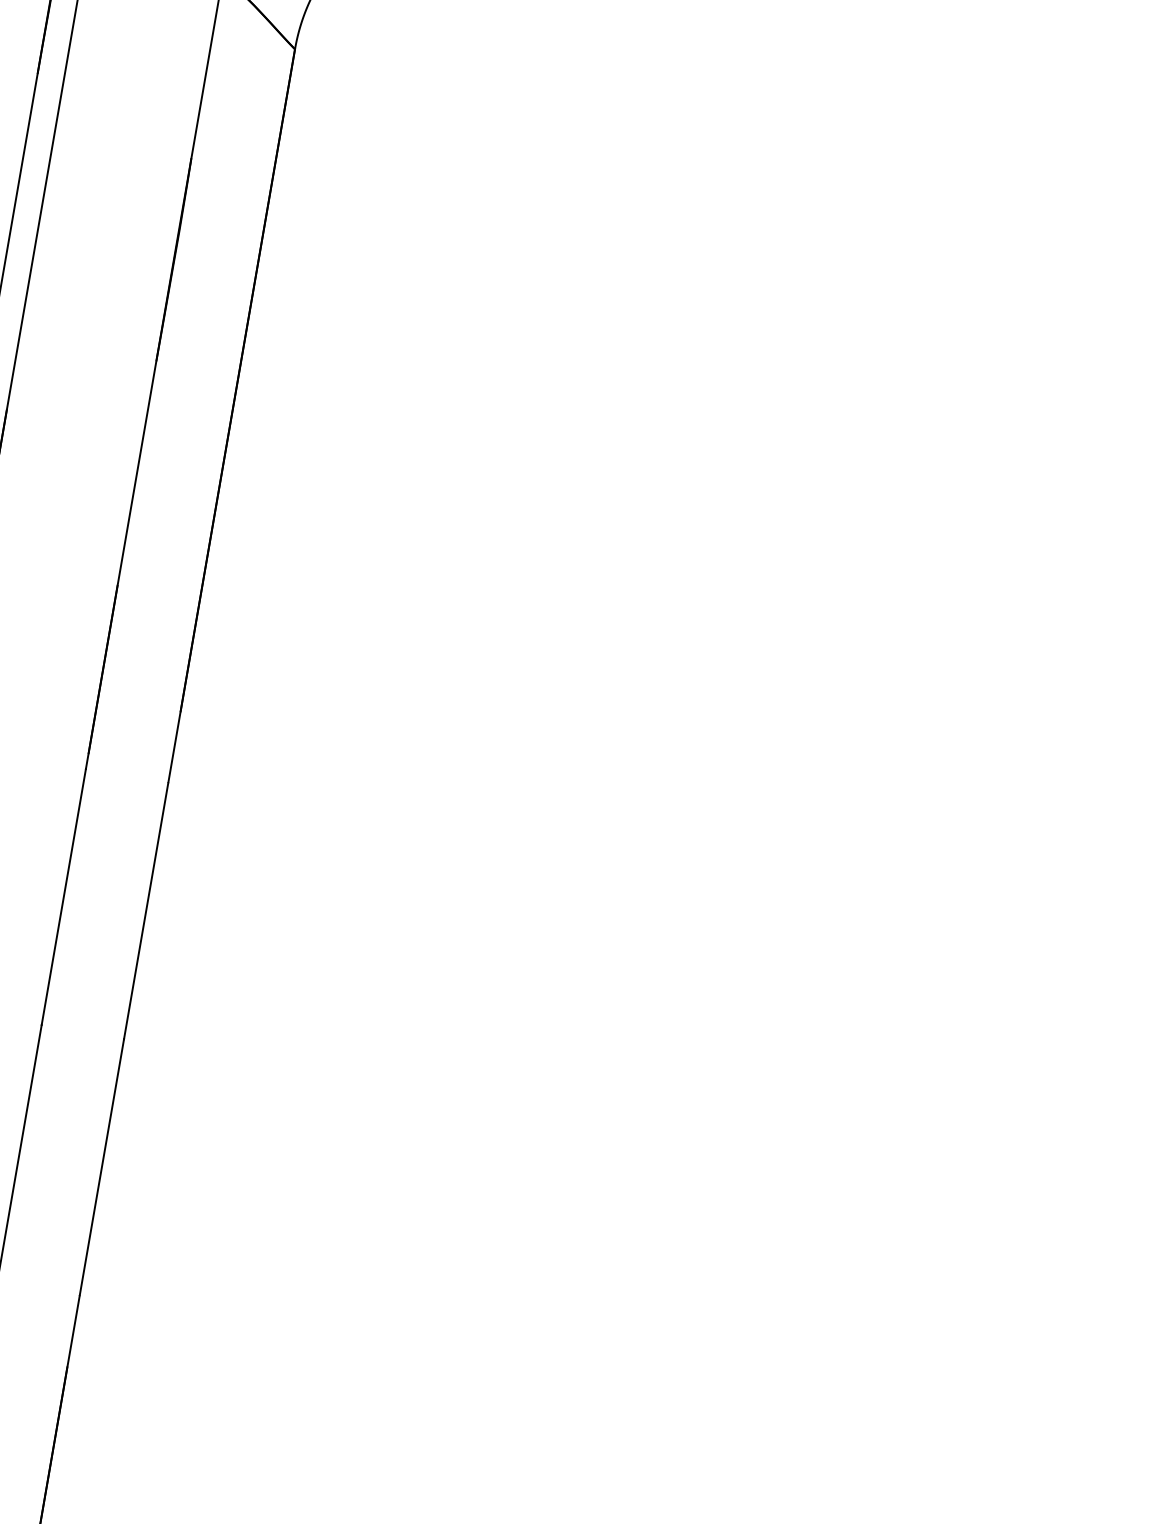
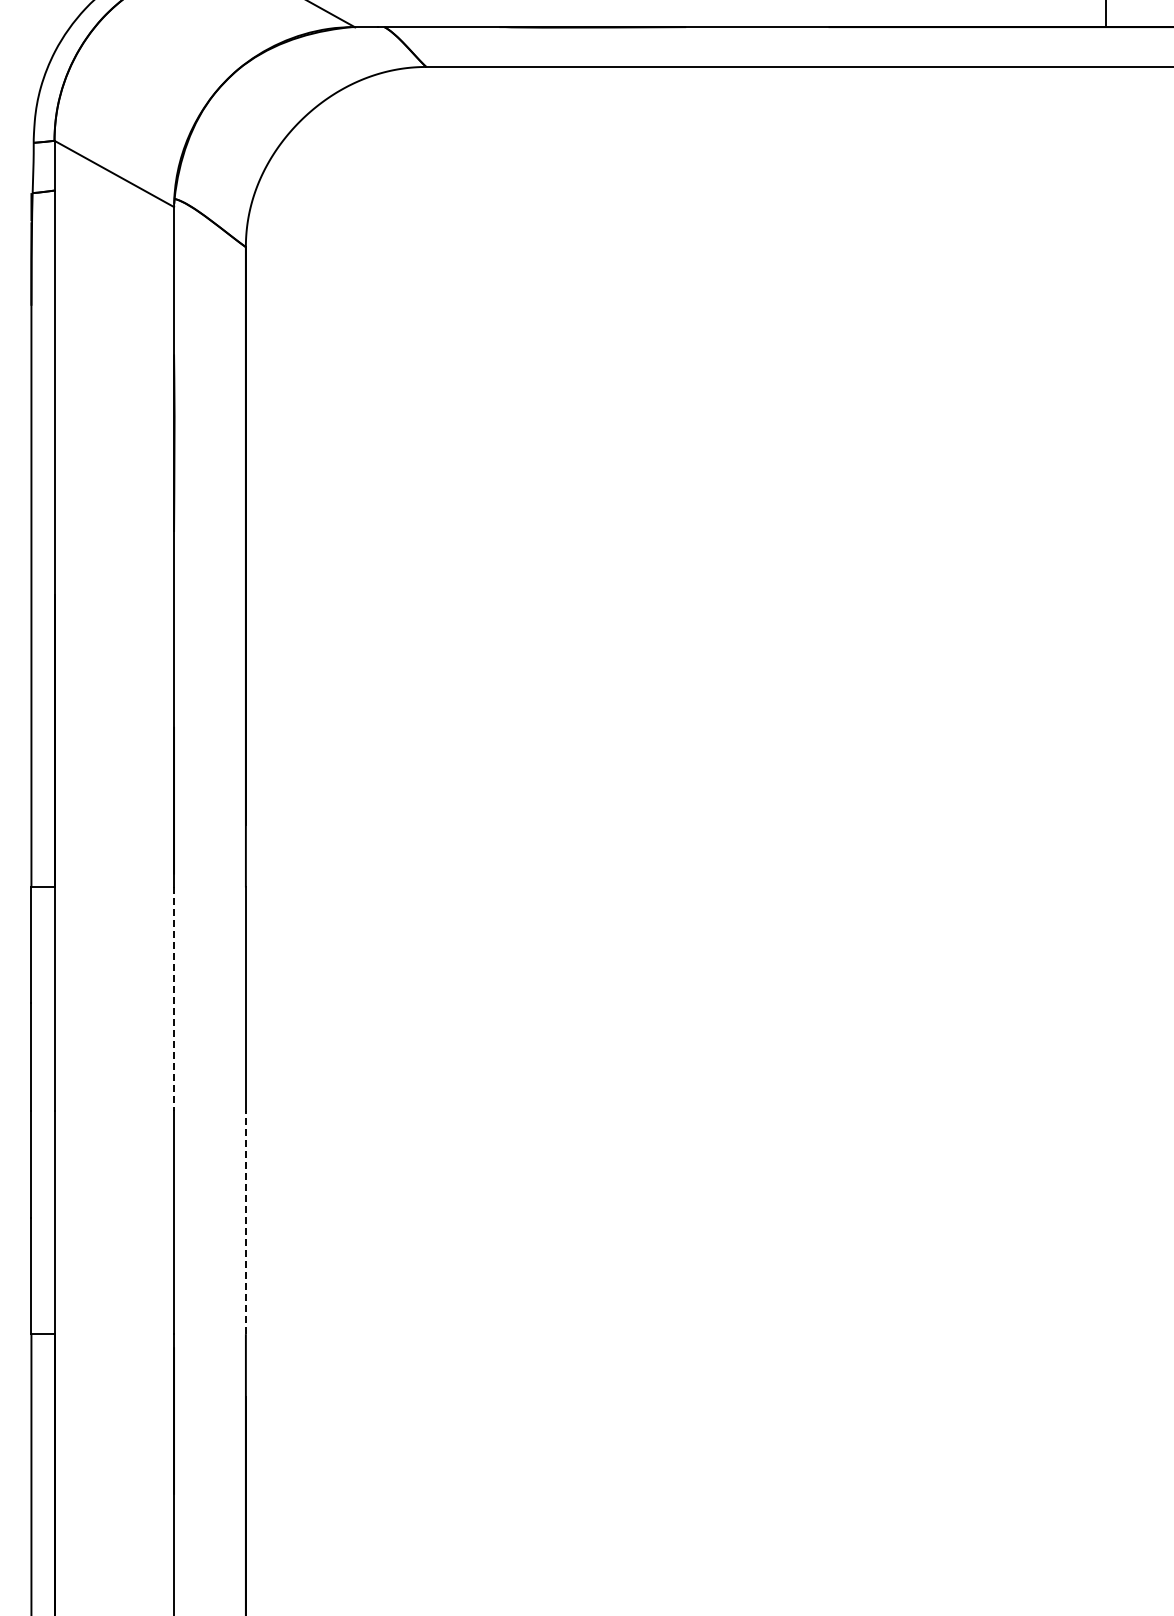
line: (64, 897) -> (174, 999), solid -> dashed
line: (101, 1167) -> (245, 1222), solid -> dashed

